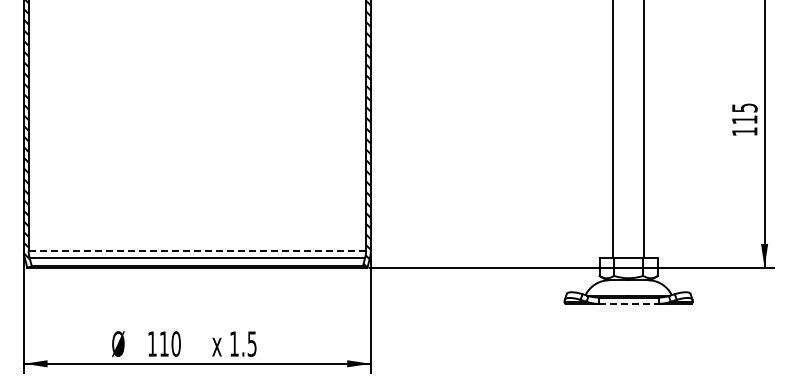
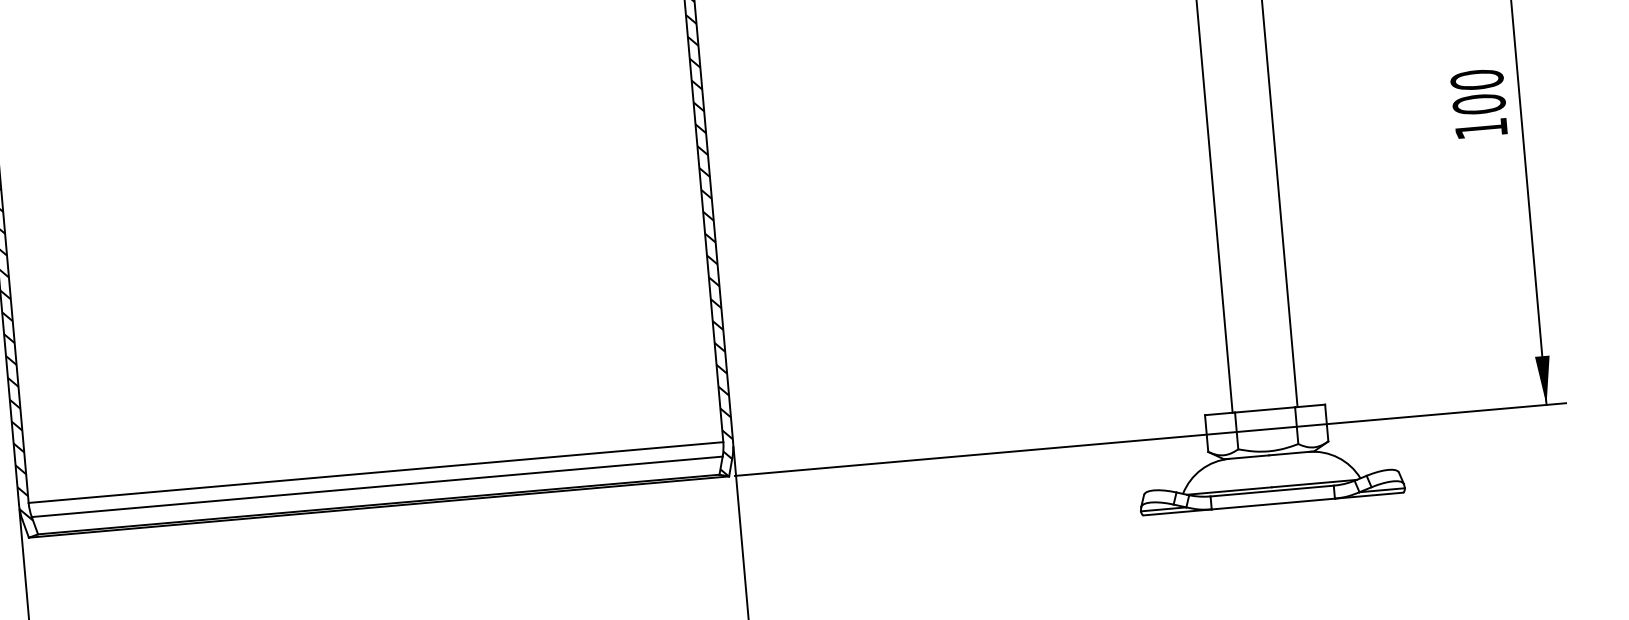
text: (744, 113) -> (1477, 91), 115 -> 100
line: (197, 250) -> (376, 471), dashed -> solid
line: (628, 303) -> (1272, 503), dashed -> solid

